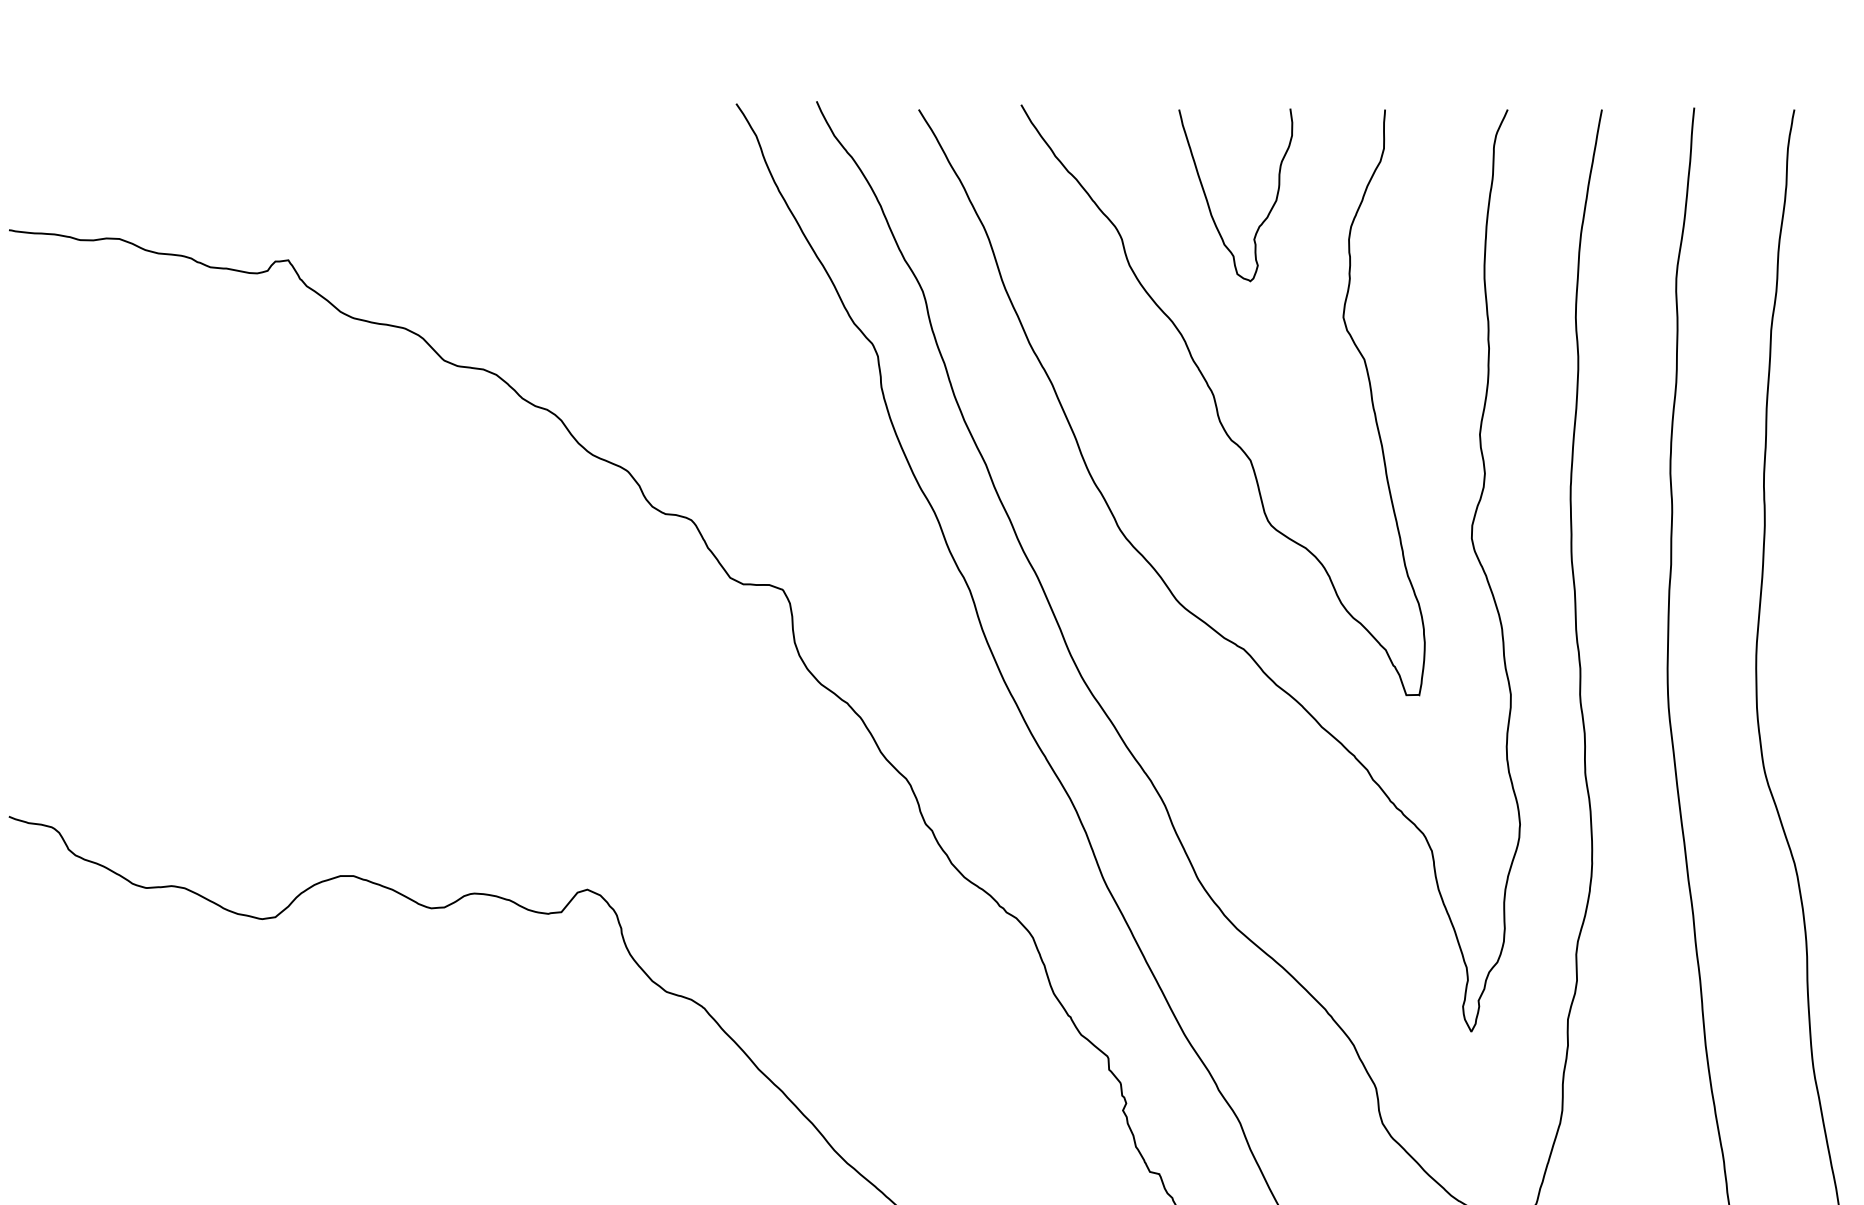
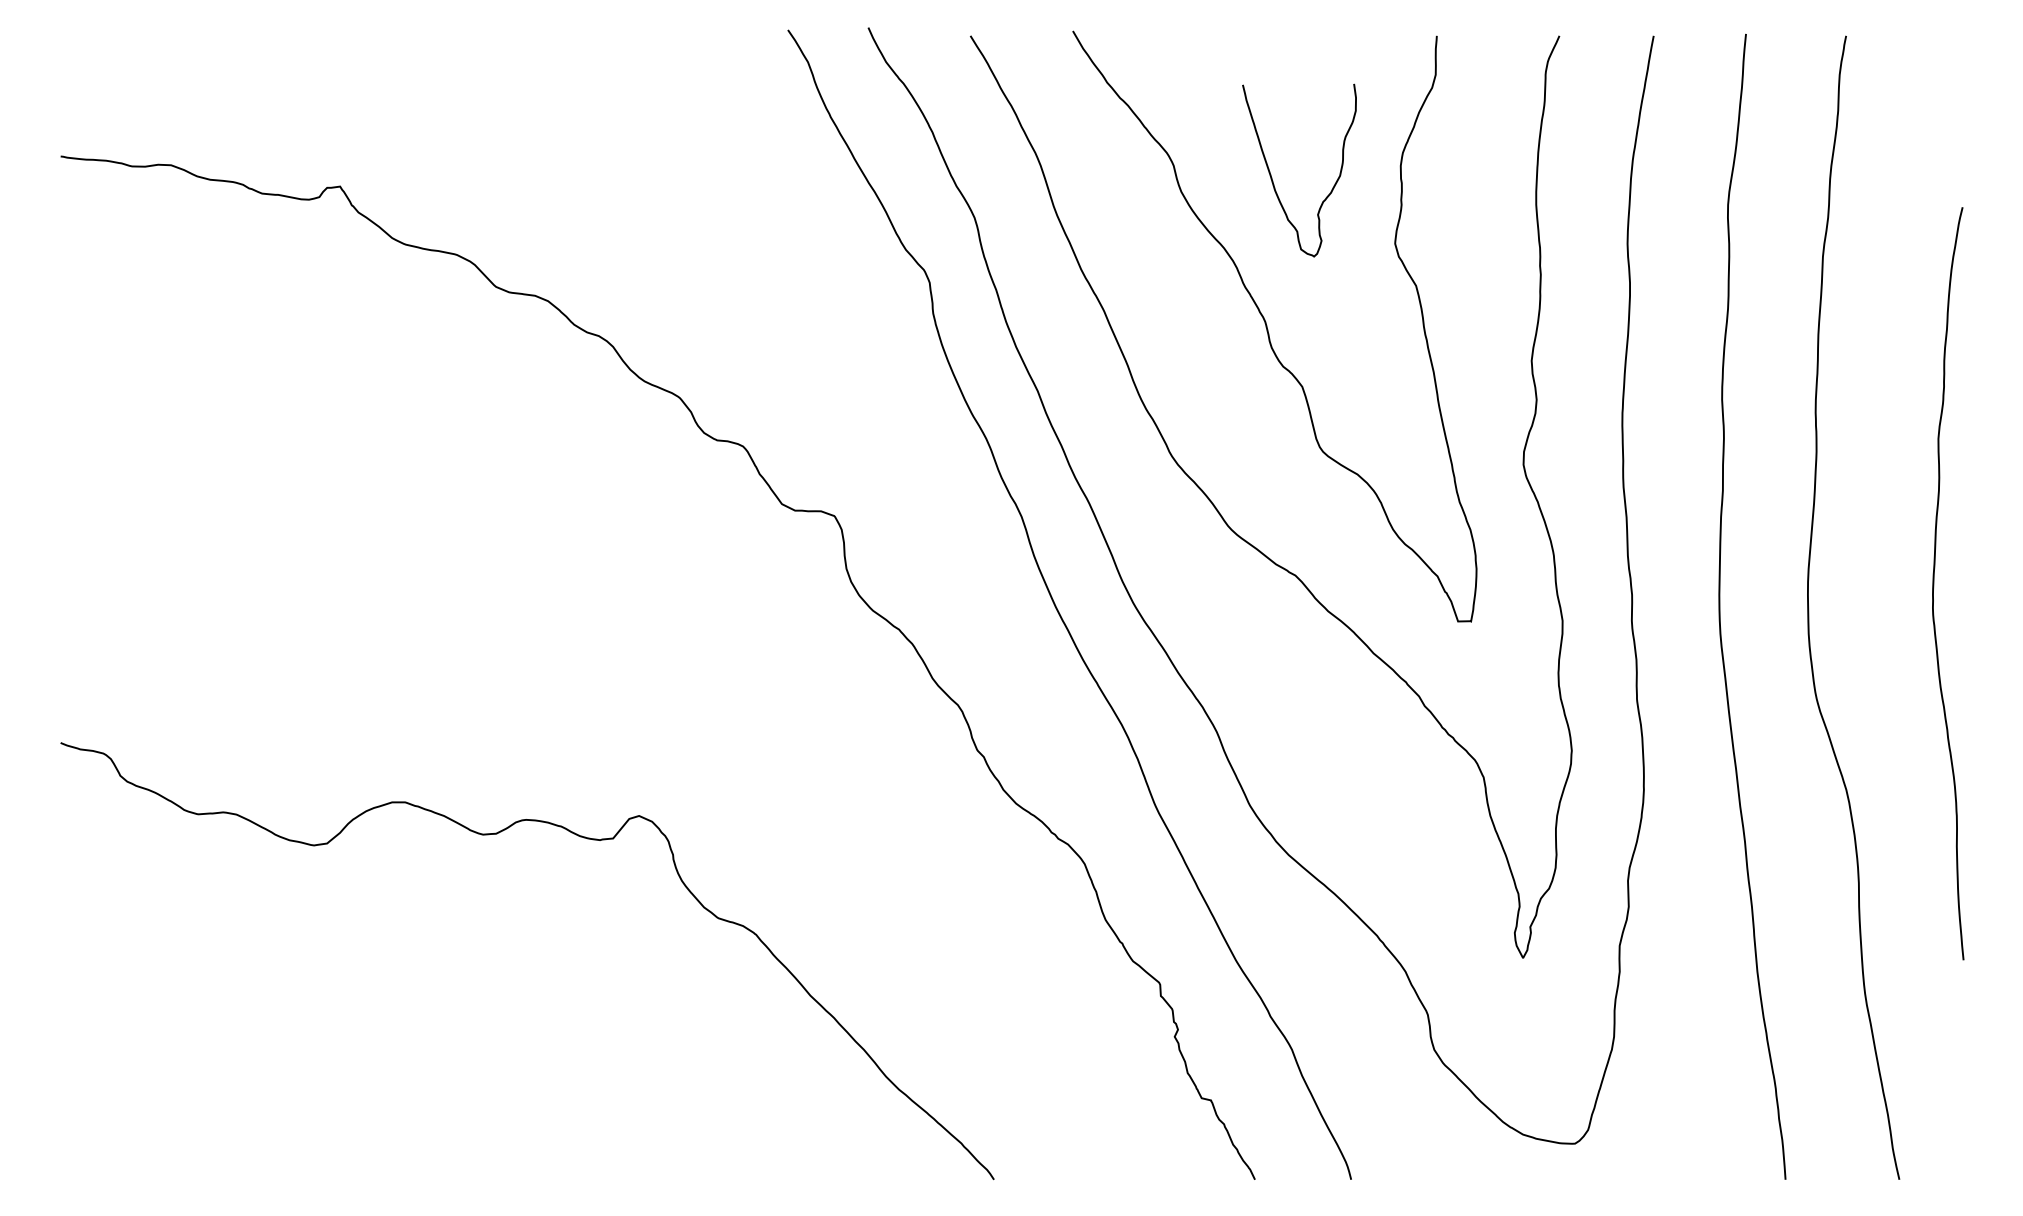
curve: (1208, 202) -> (1272, 177), moved

